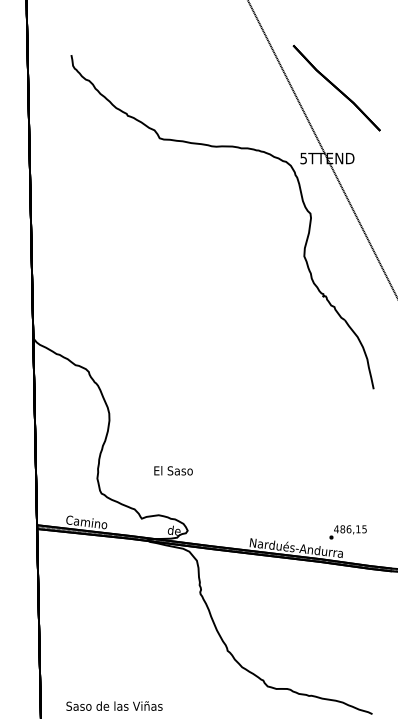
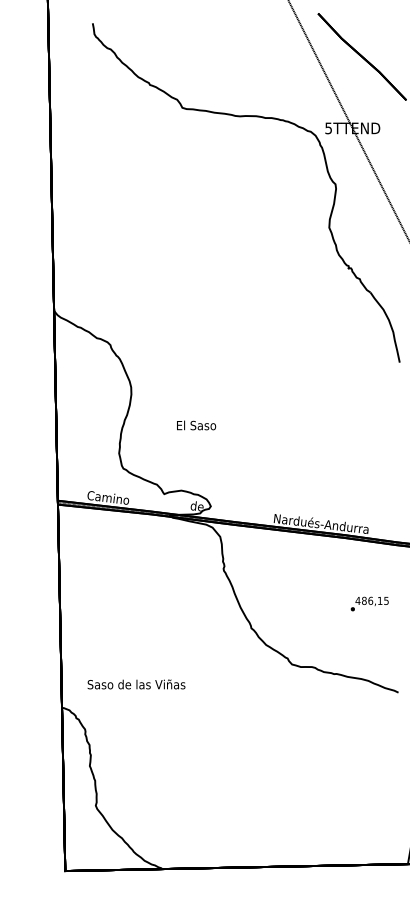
text: (173, 470) -> (196, 425), moved
text: (347, 531) -> (369, 603), moved

